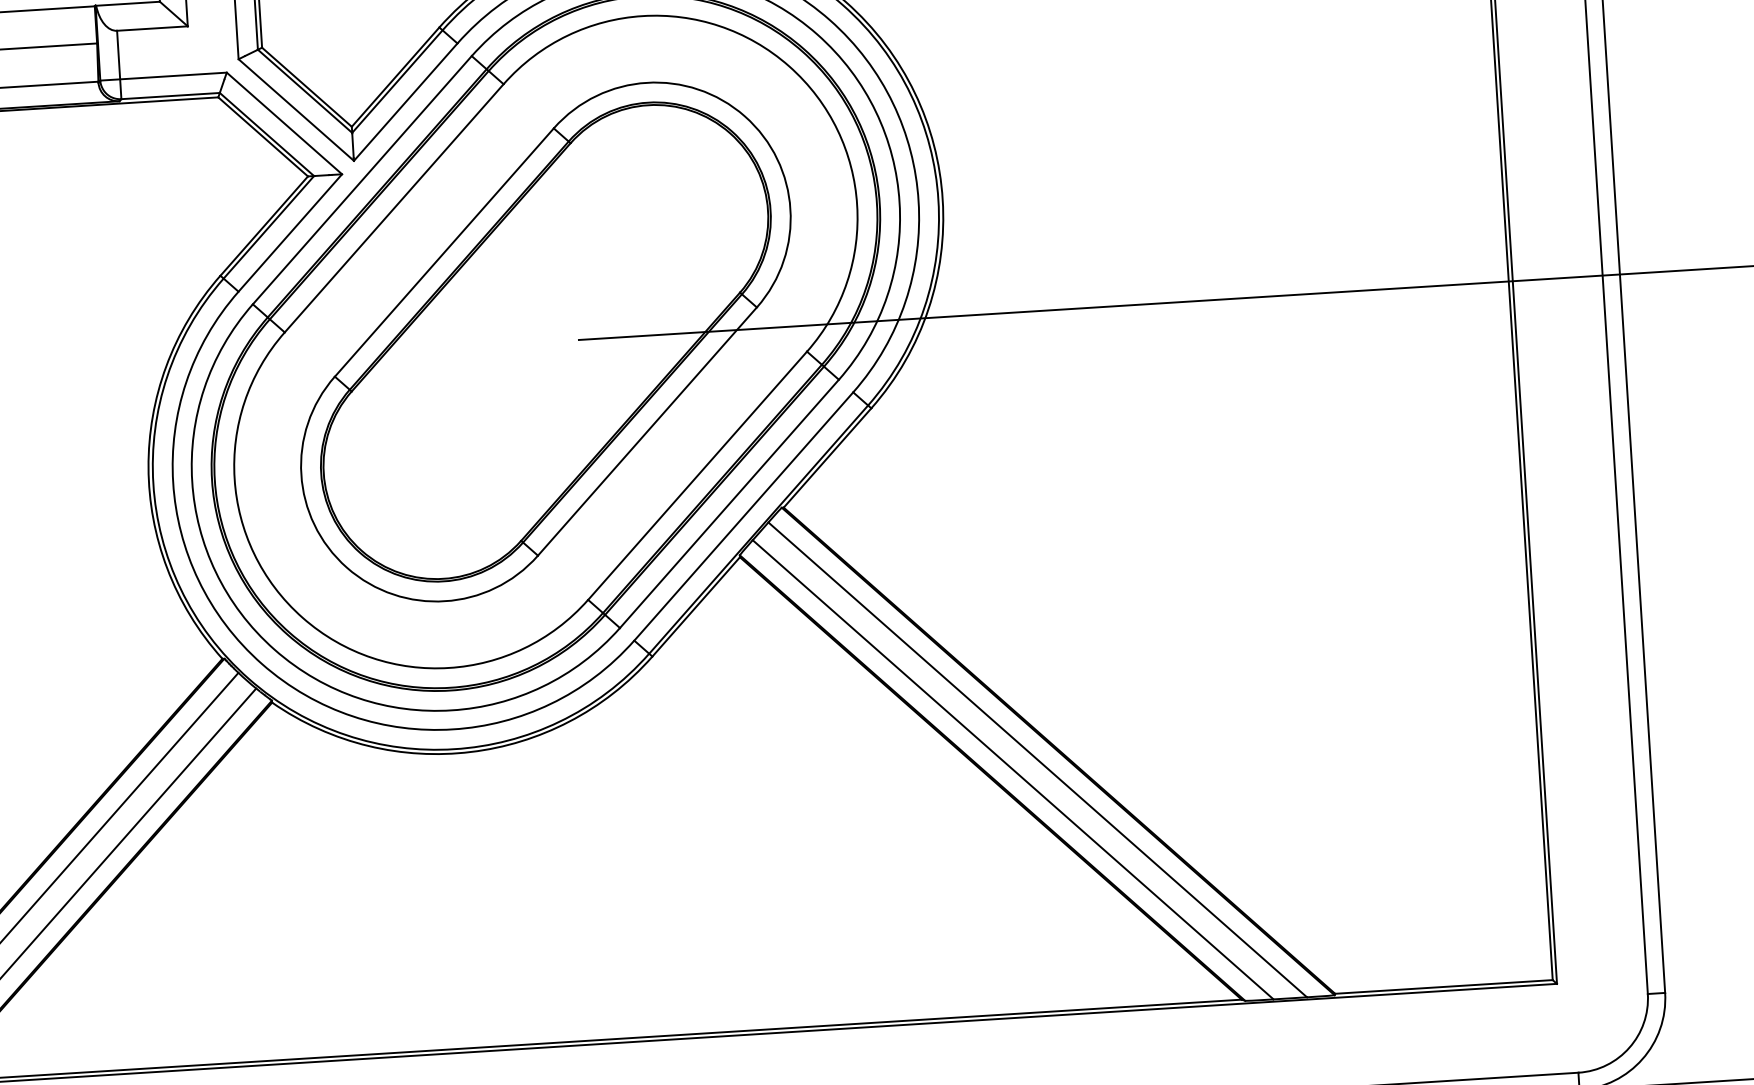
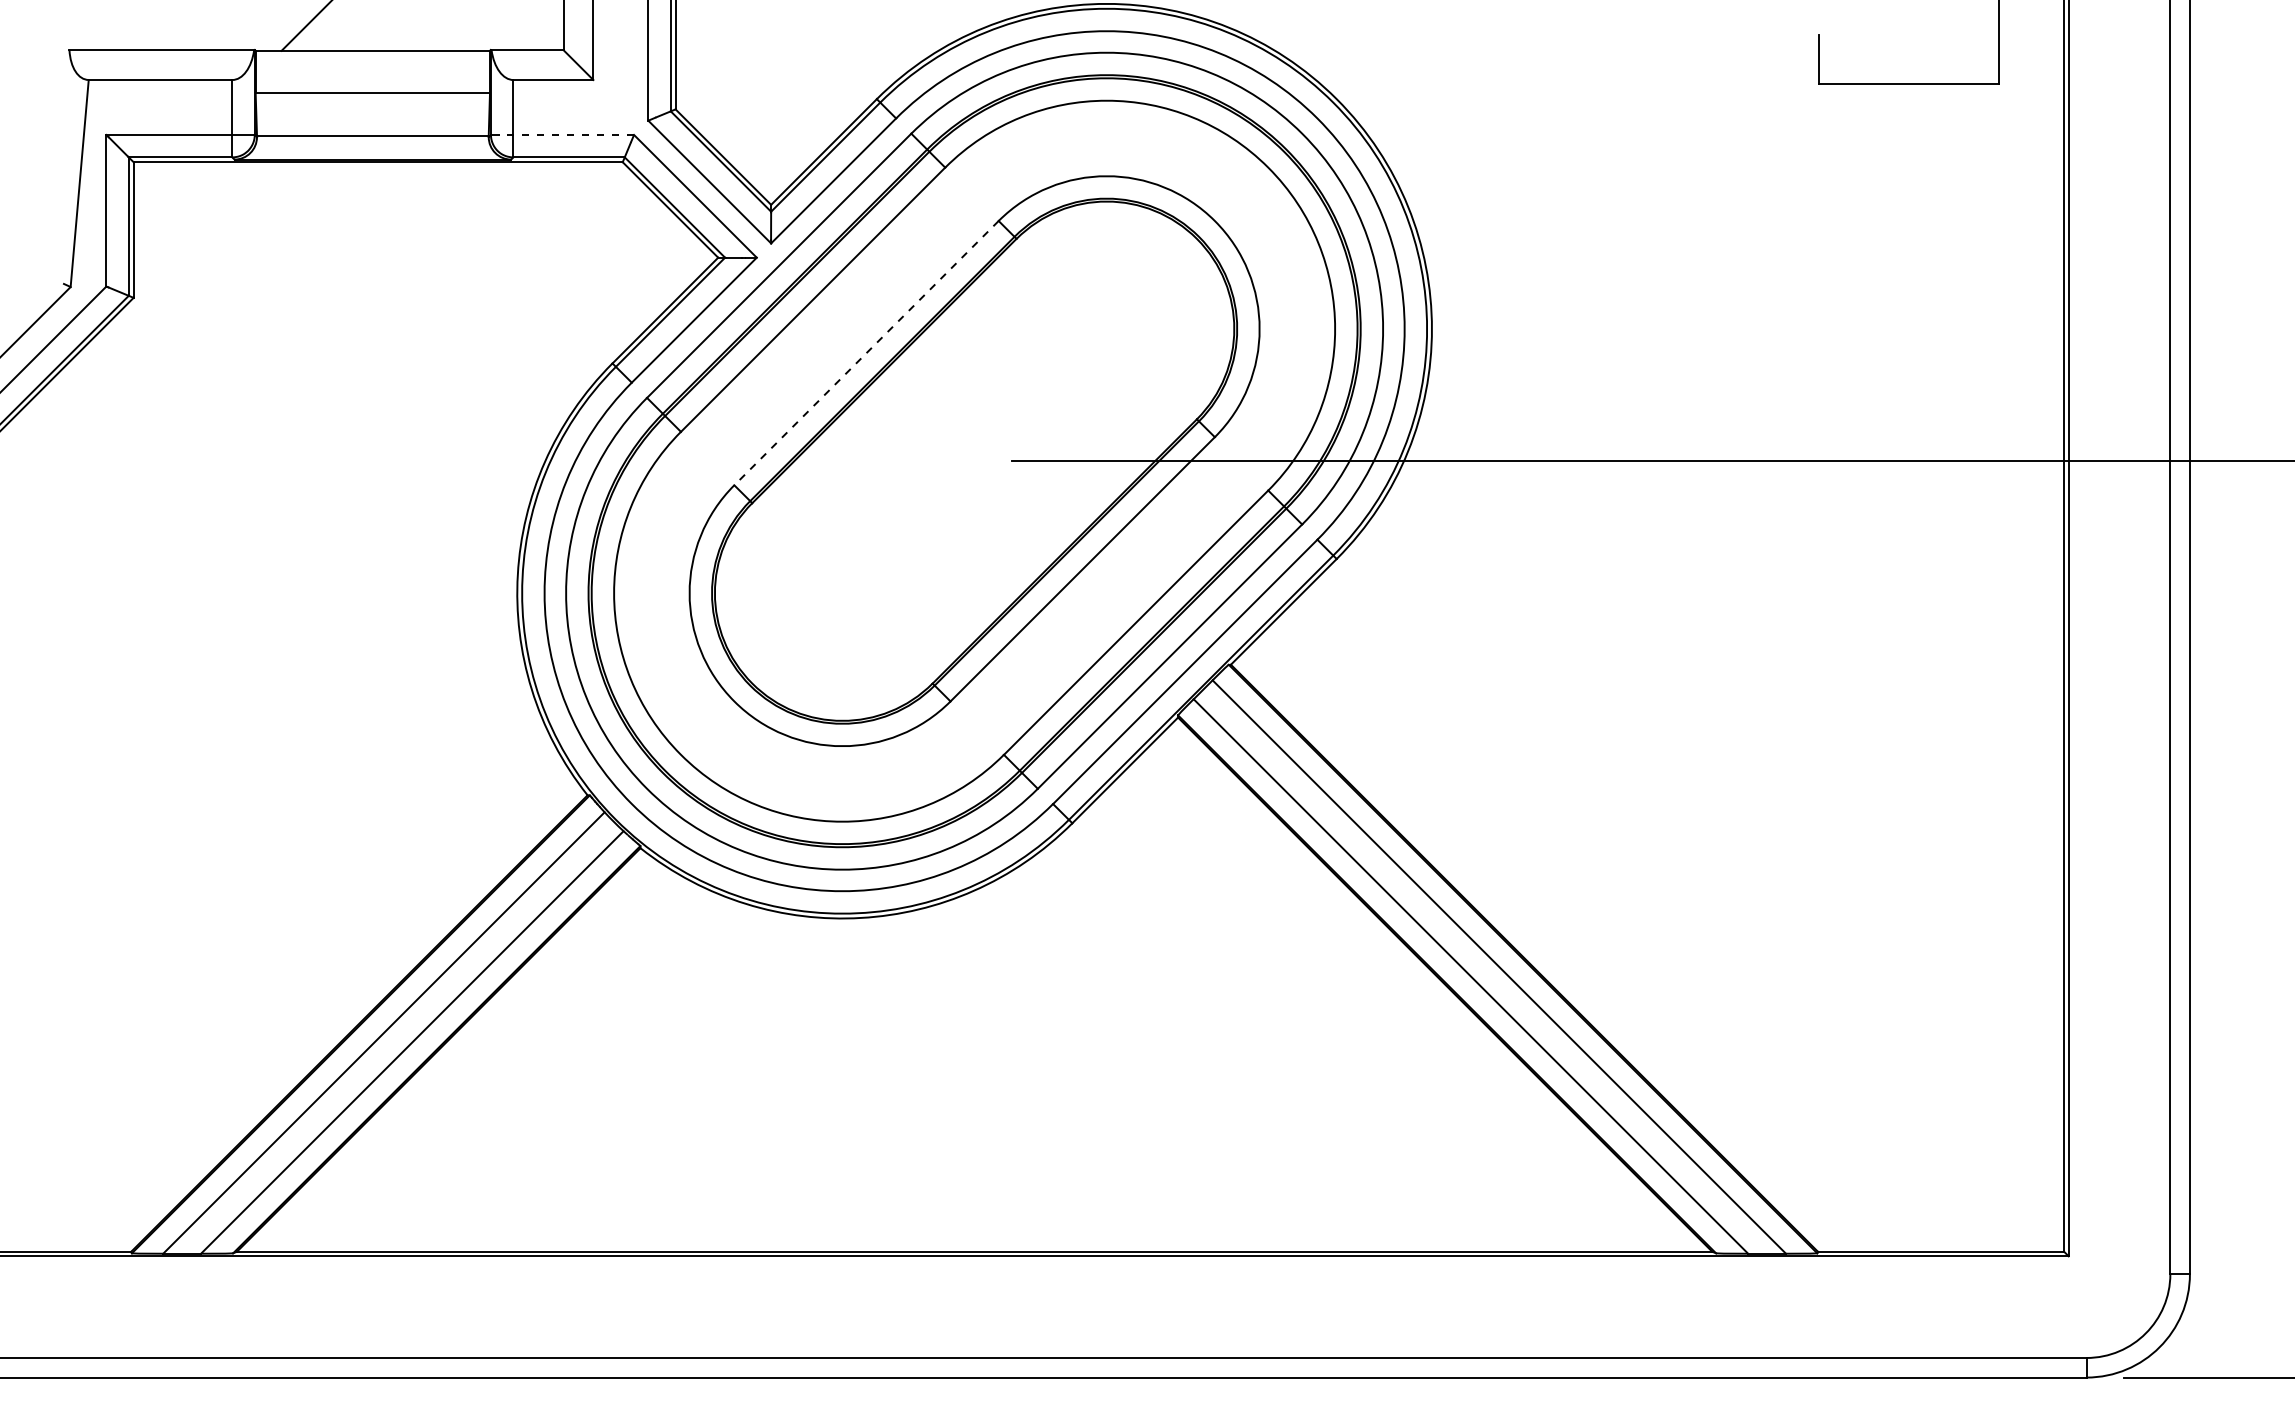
line: (163, 76) -> (562, 134), solid -> dashed
line: (444, 252) -> (866, 353), solid -> dashed

